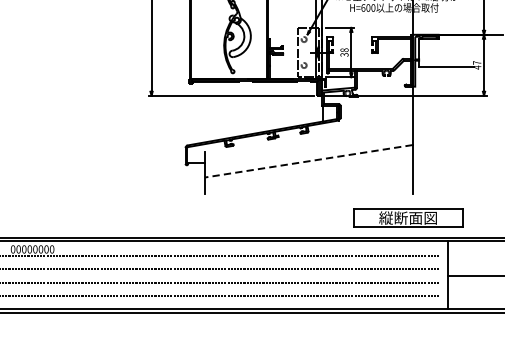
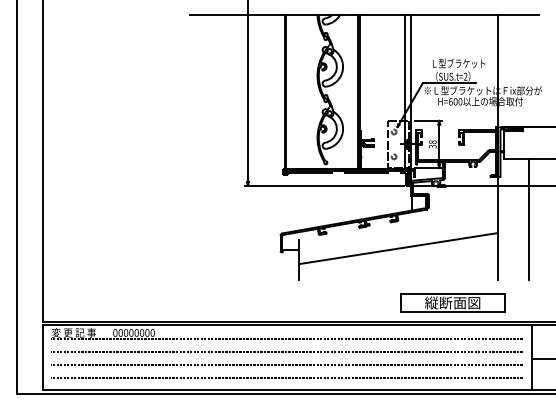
line: (445, 130) -> (529, 219), added
line: (308, 161) -> (398, 248), dashed -> solid
part: (407, 217) -> (452, 302), moved

